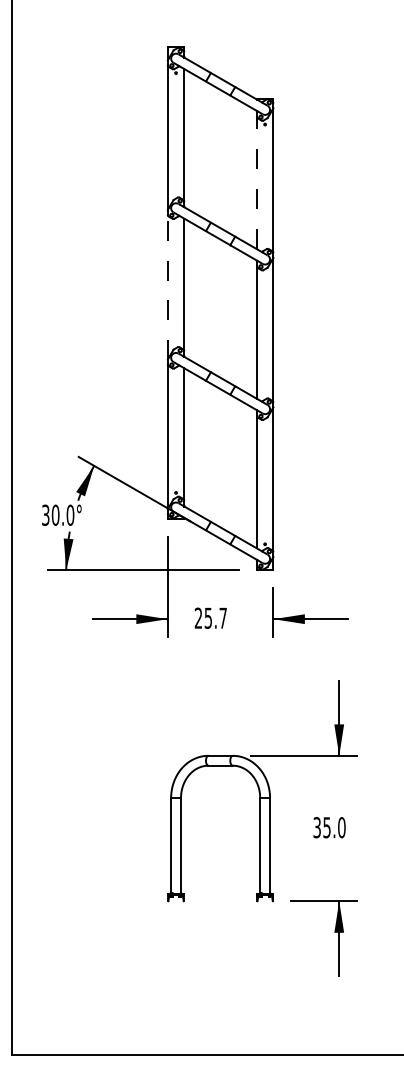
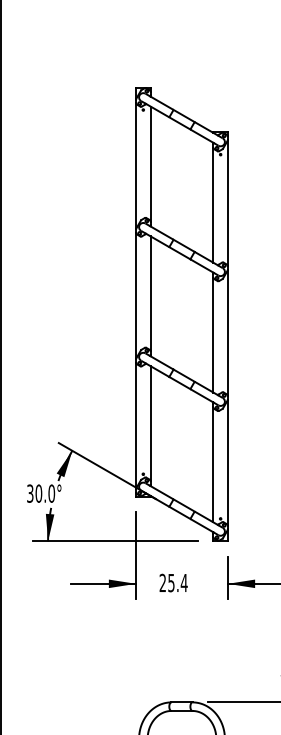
line: (256, 182) -> (213, 204), dashed -> solid
line: (167, 287) -> (135, 296), dashed -> solid
text: (223, 617) -> (184, 582), 25.7 -> 25.4

